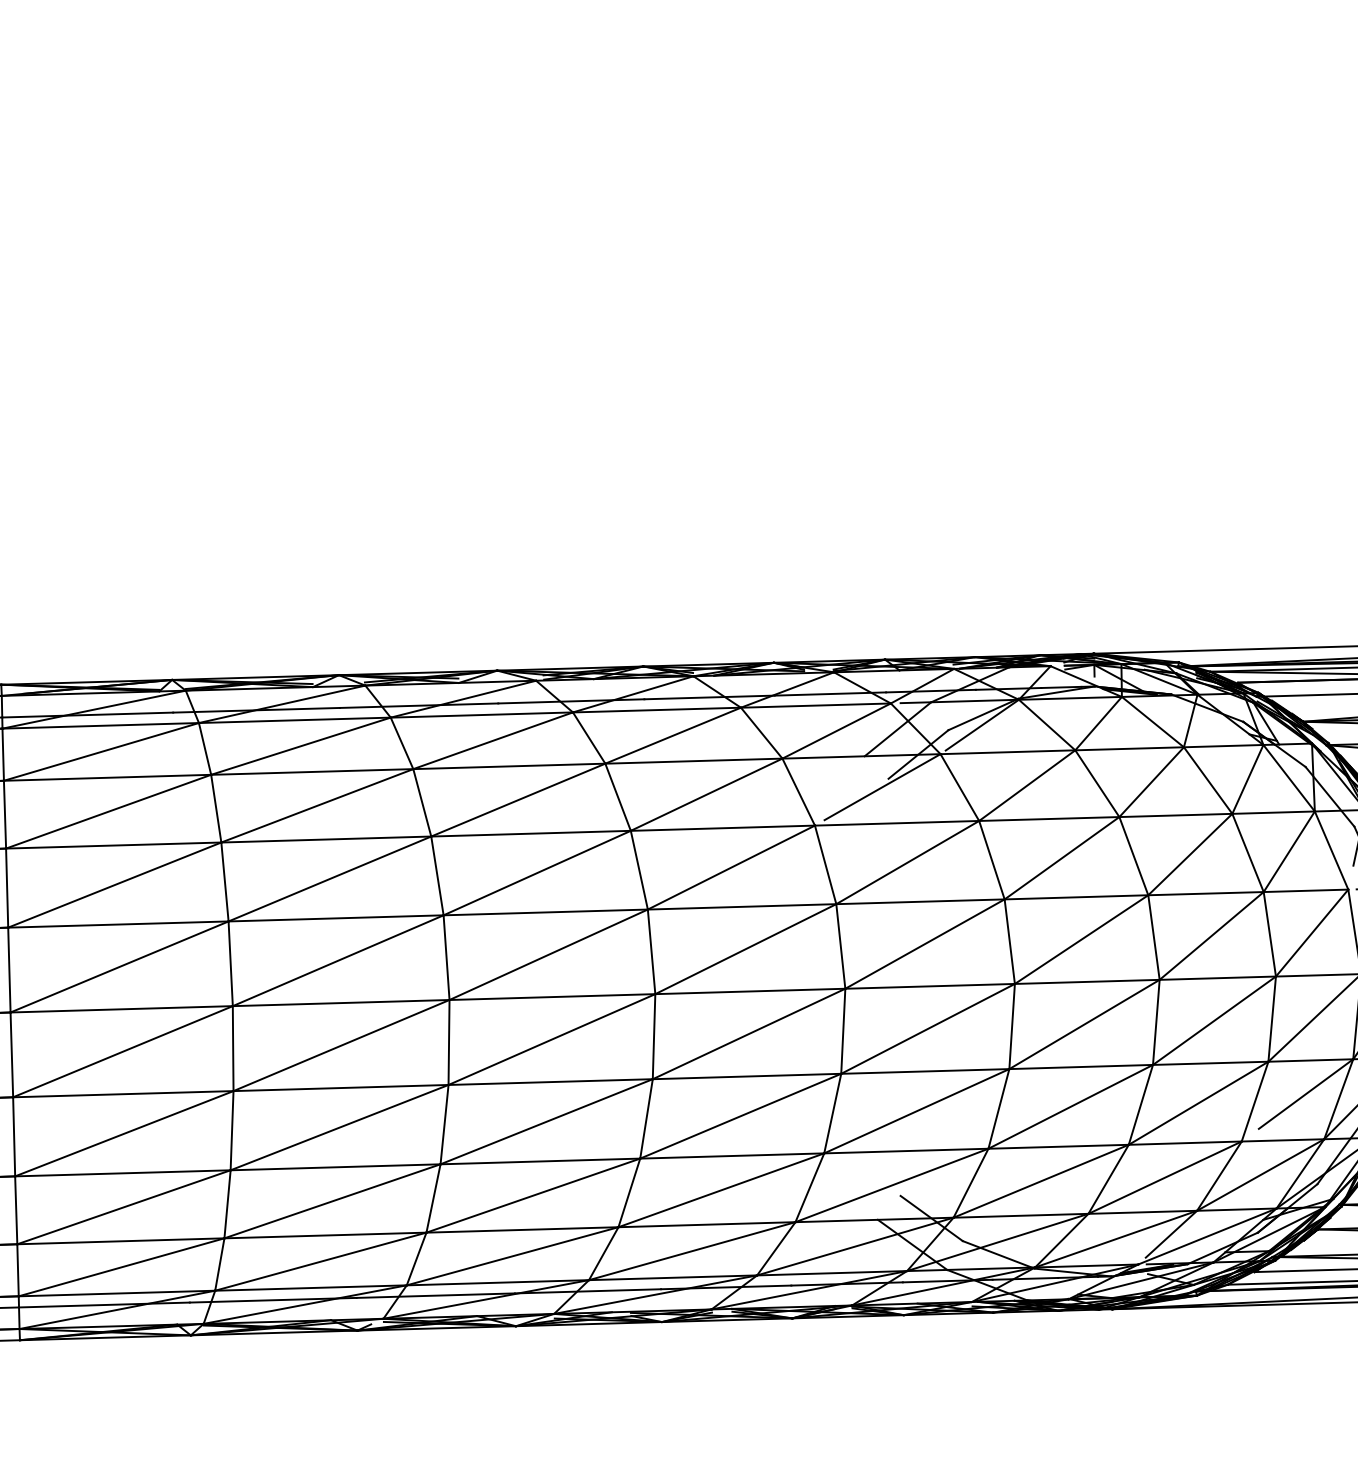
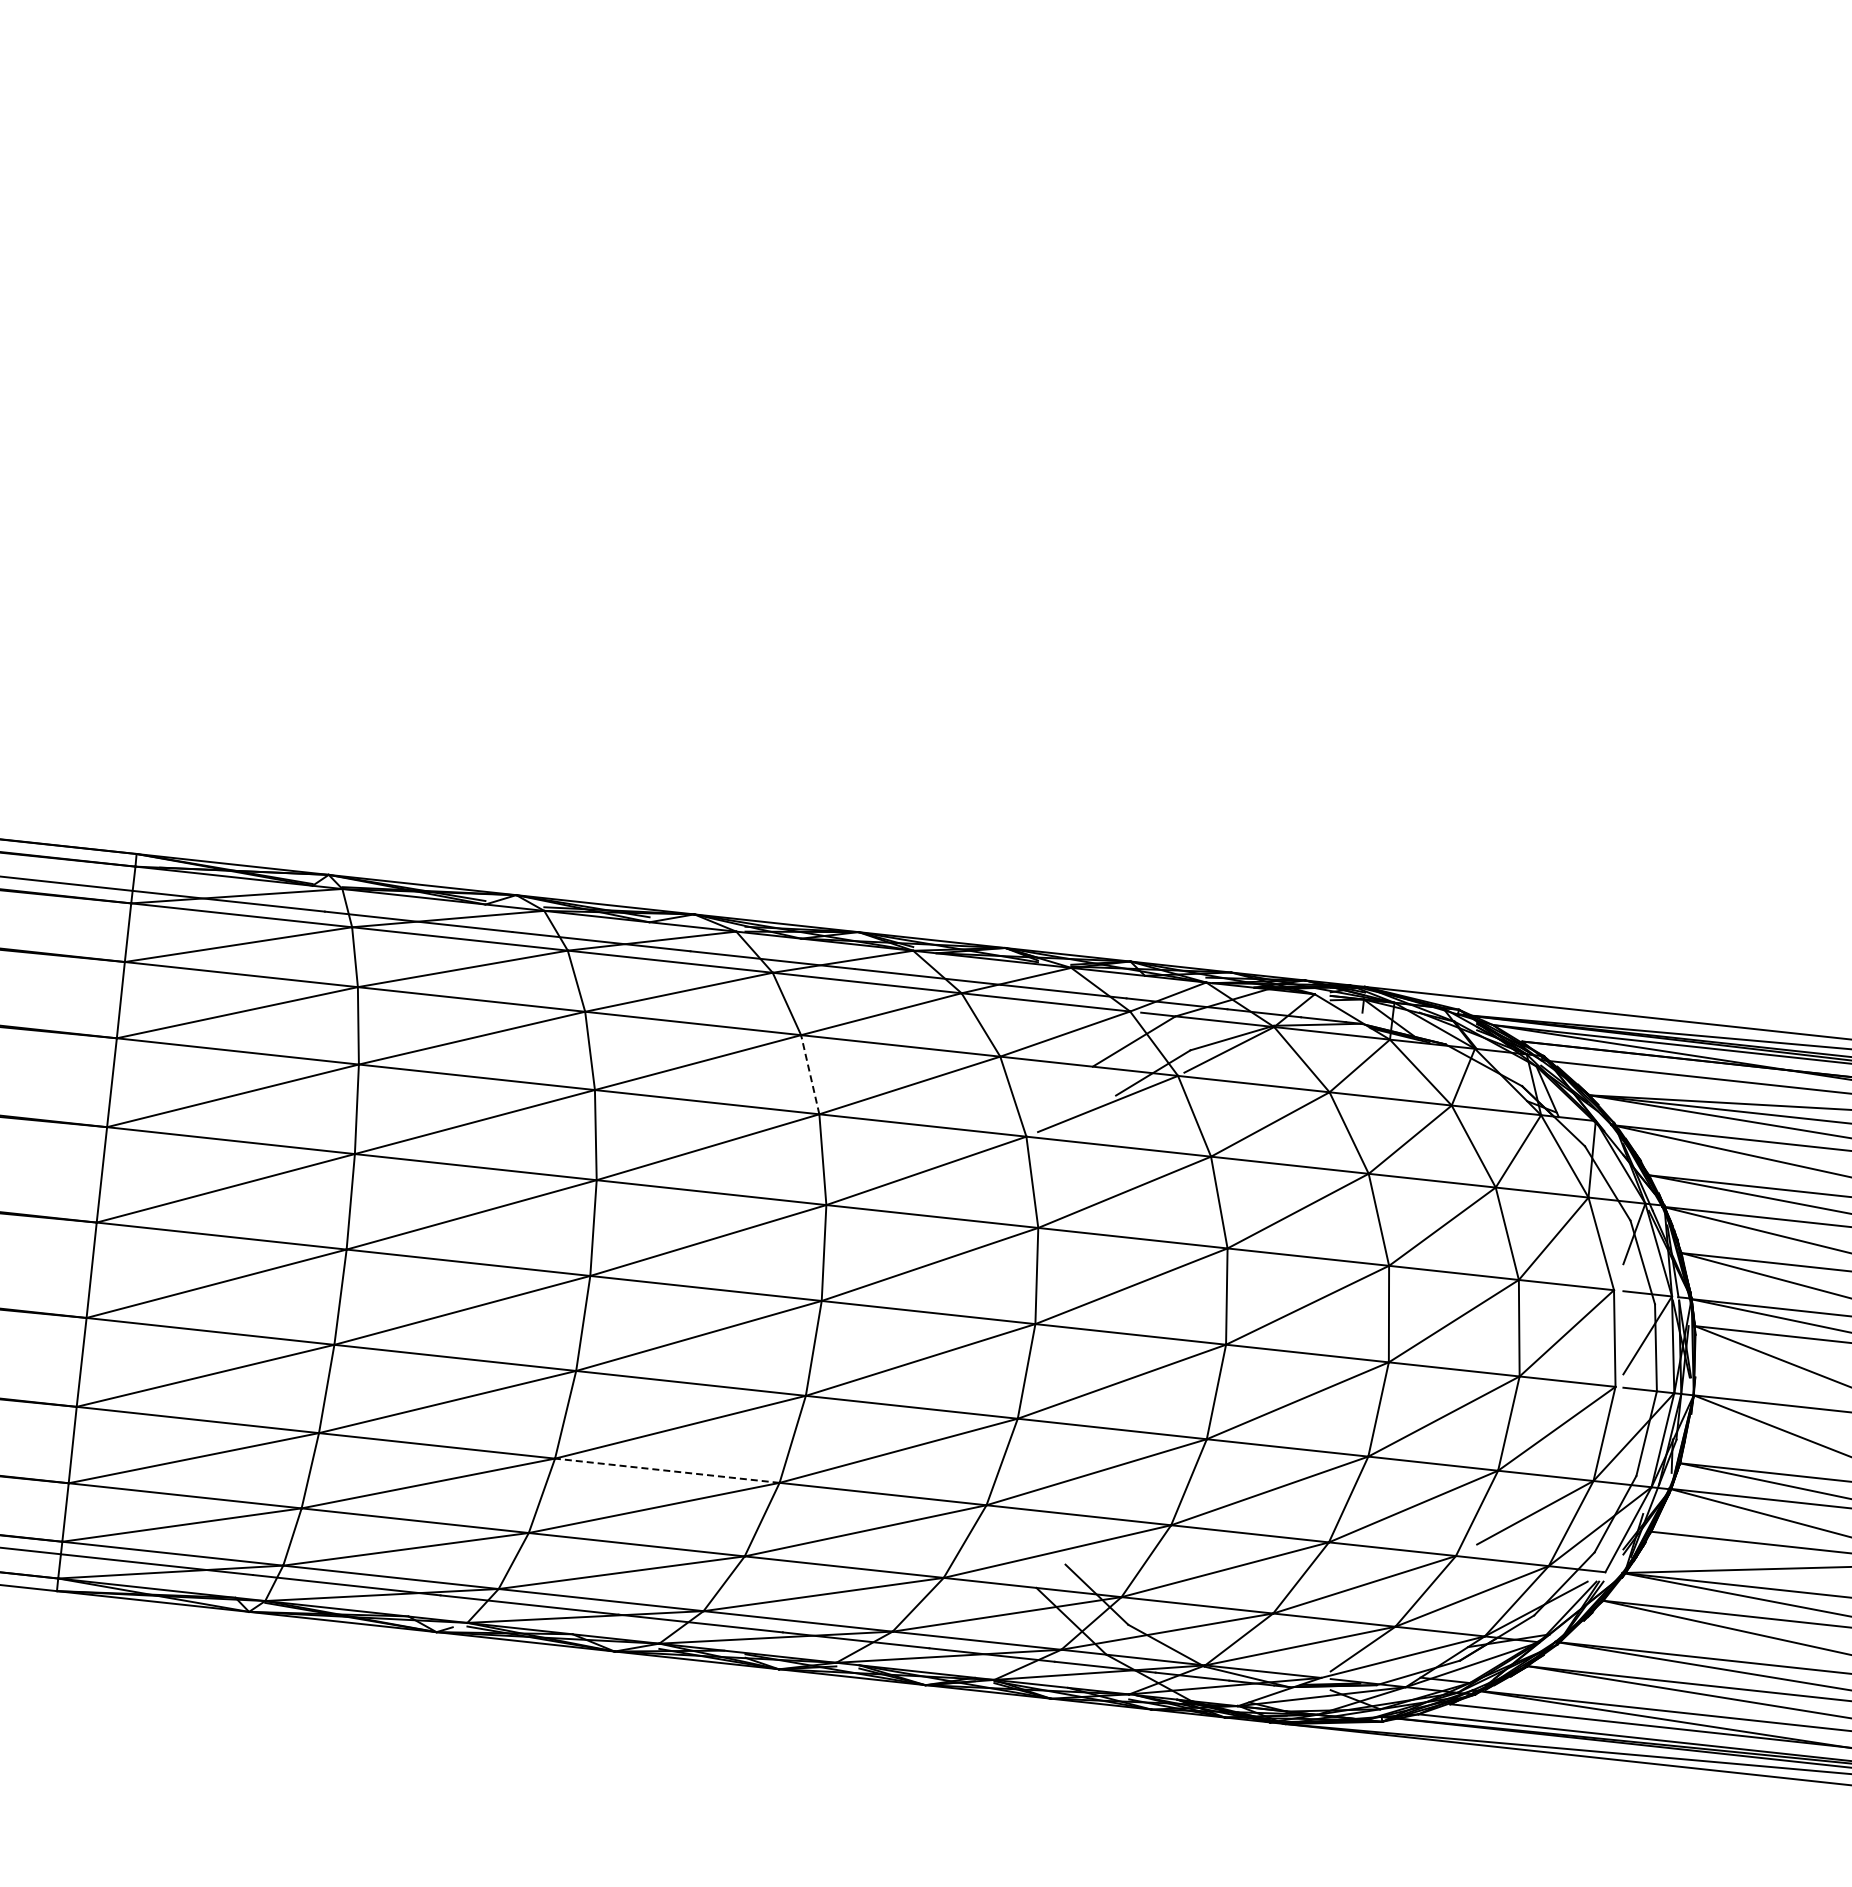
line: (618, 797) -> (810, 1074), solid -> dashed
line: (540, 1161) -> (667, 1470), solid -> dashed

